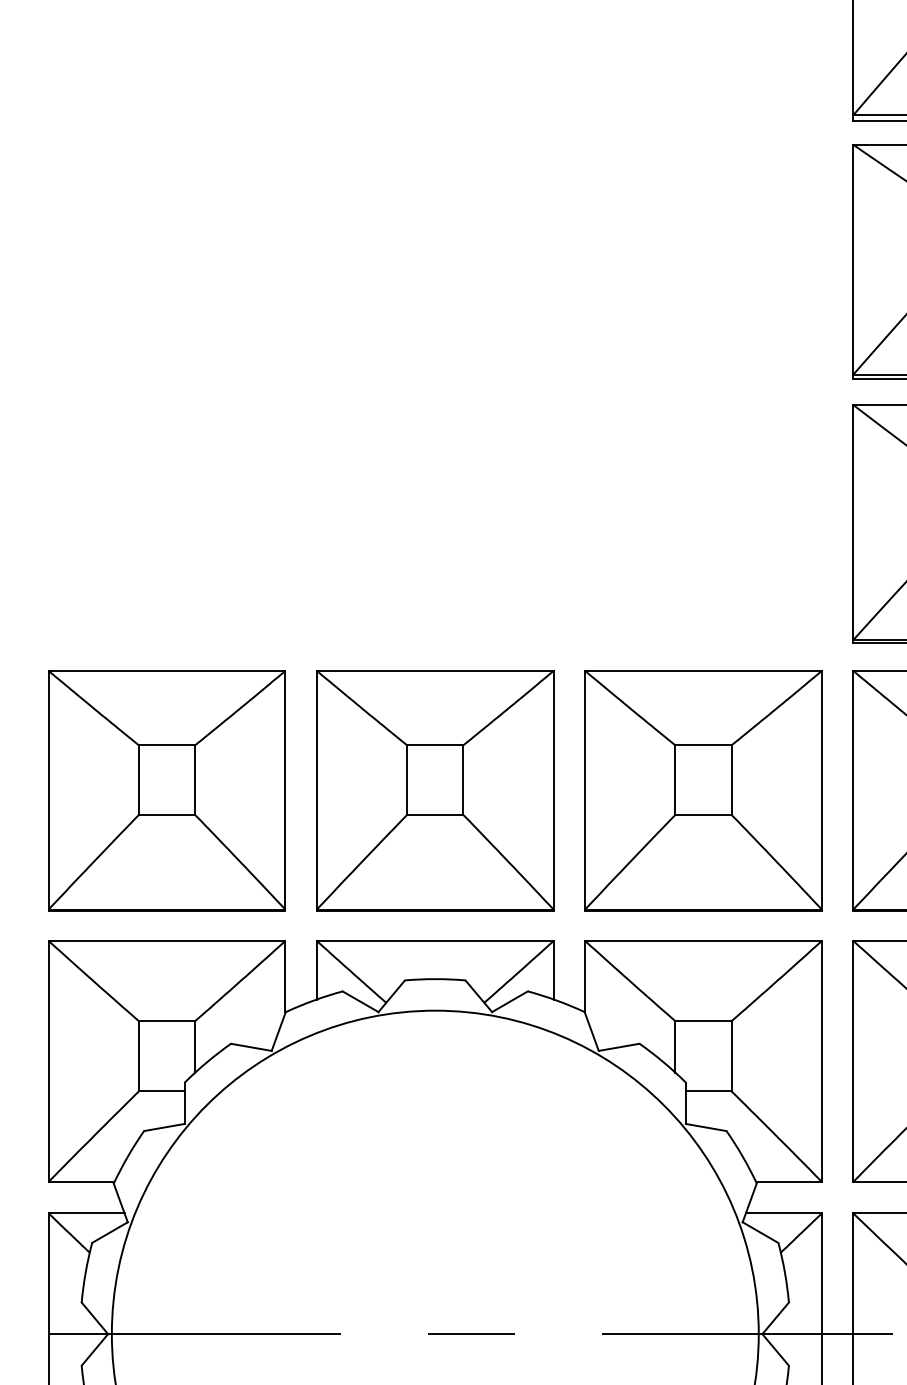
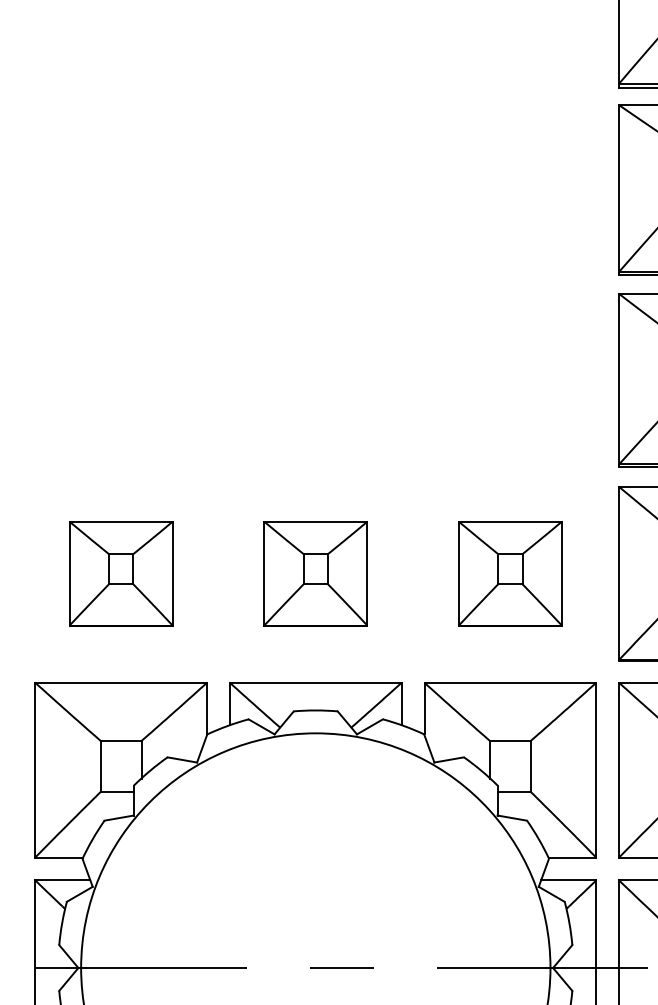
part: (166, 790) -> (120, 573), size x0.6
part: (435, 790) -> (315, 573), size x0.6
part: (703, 790) -> (510, 573), size x0.6

